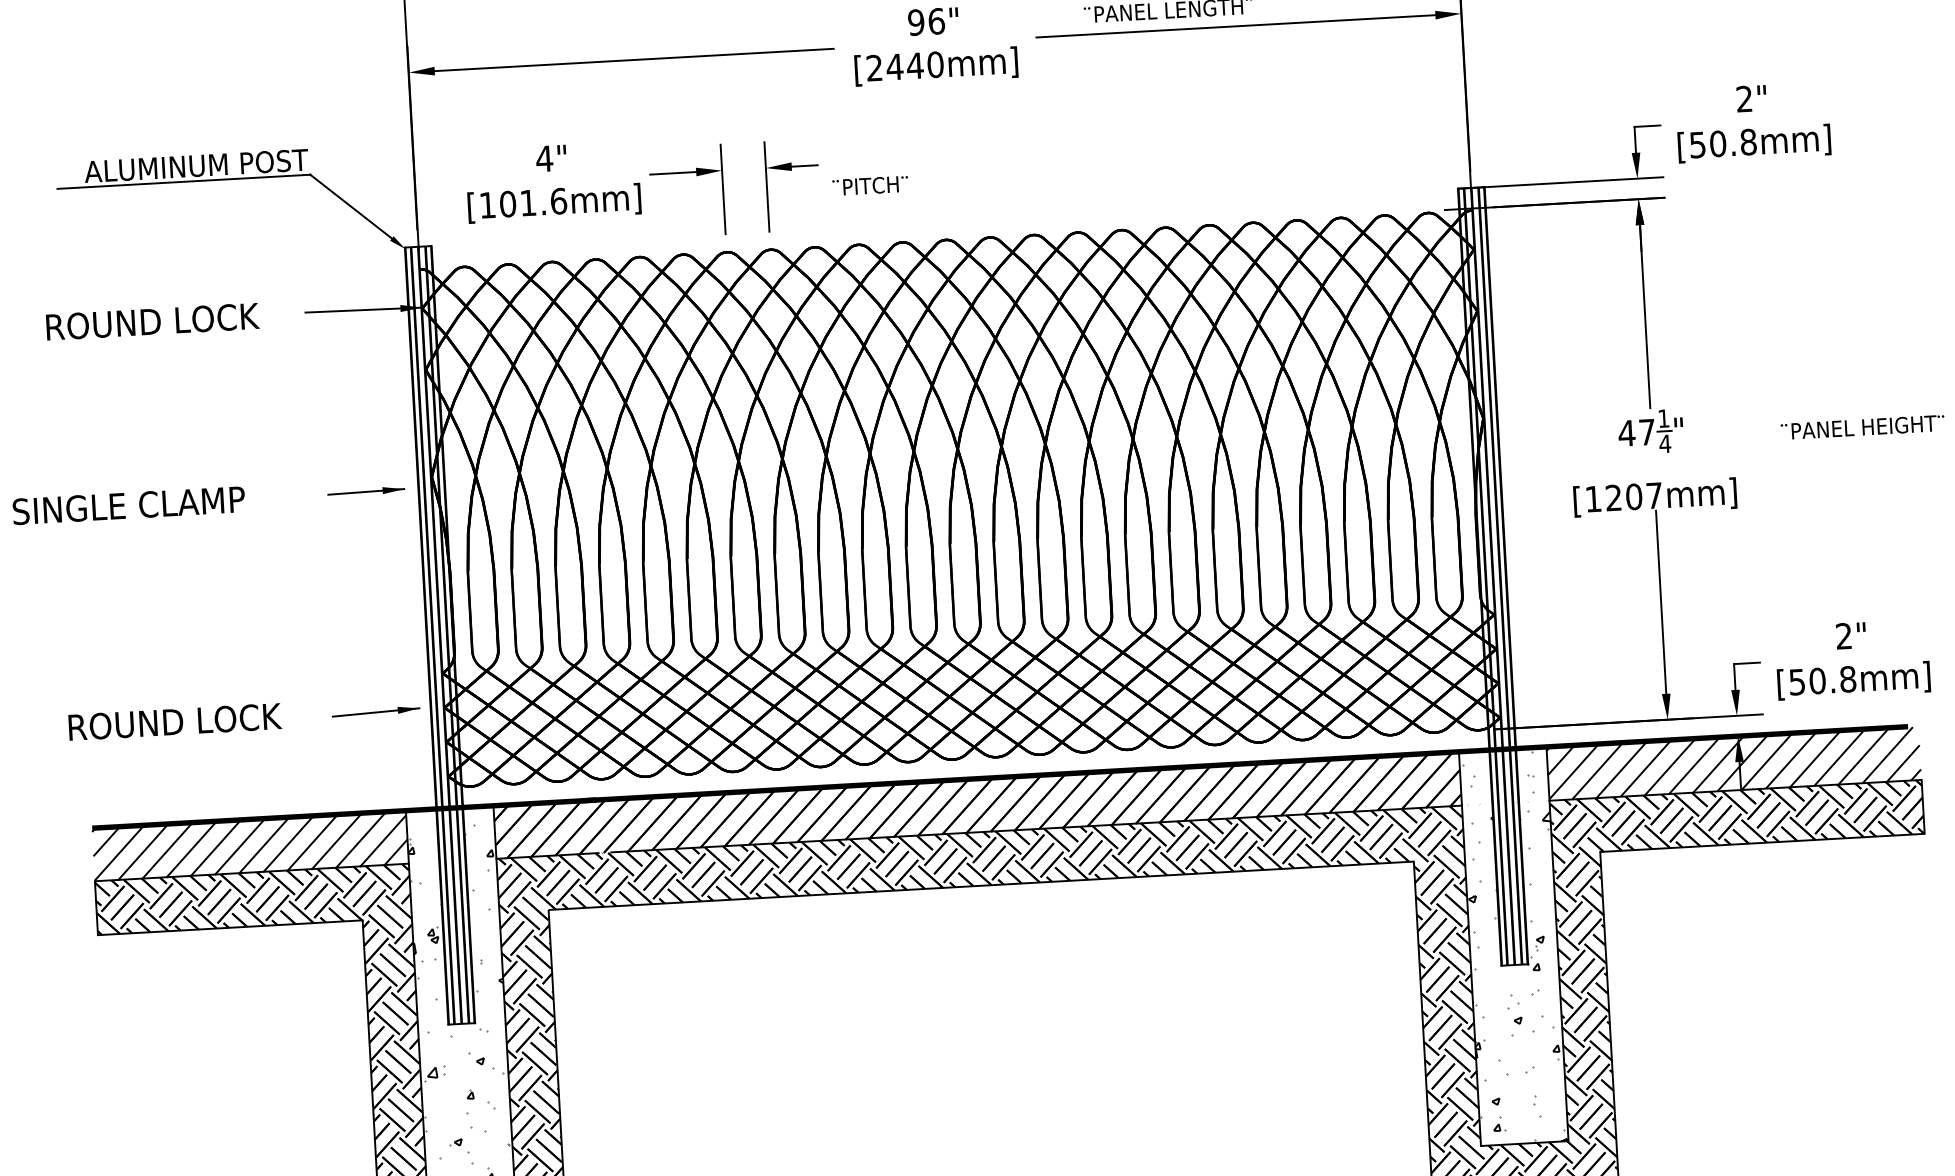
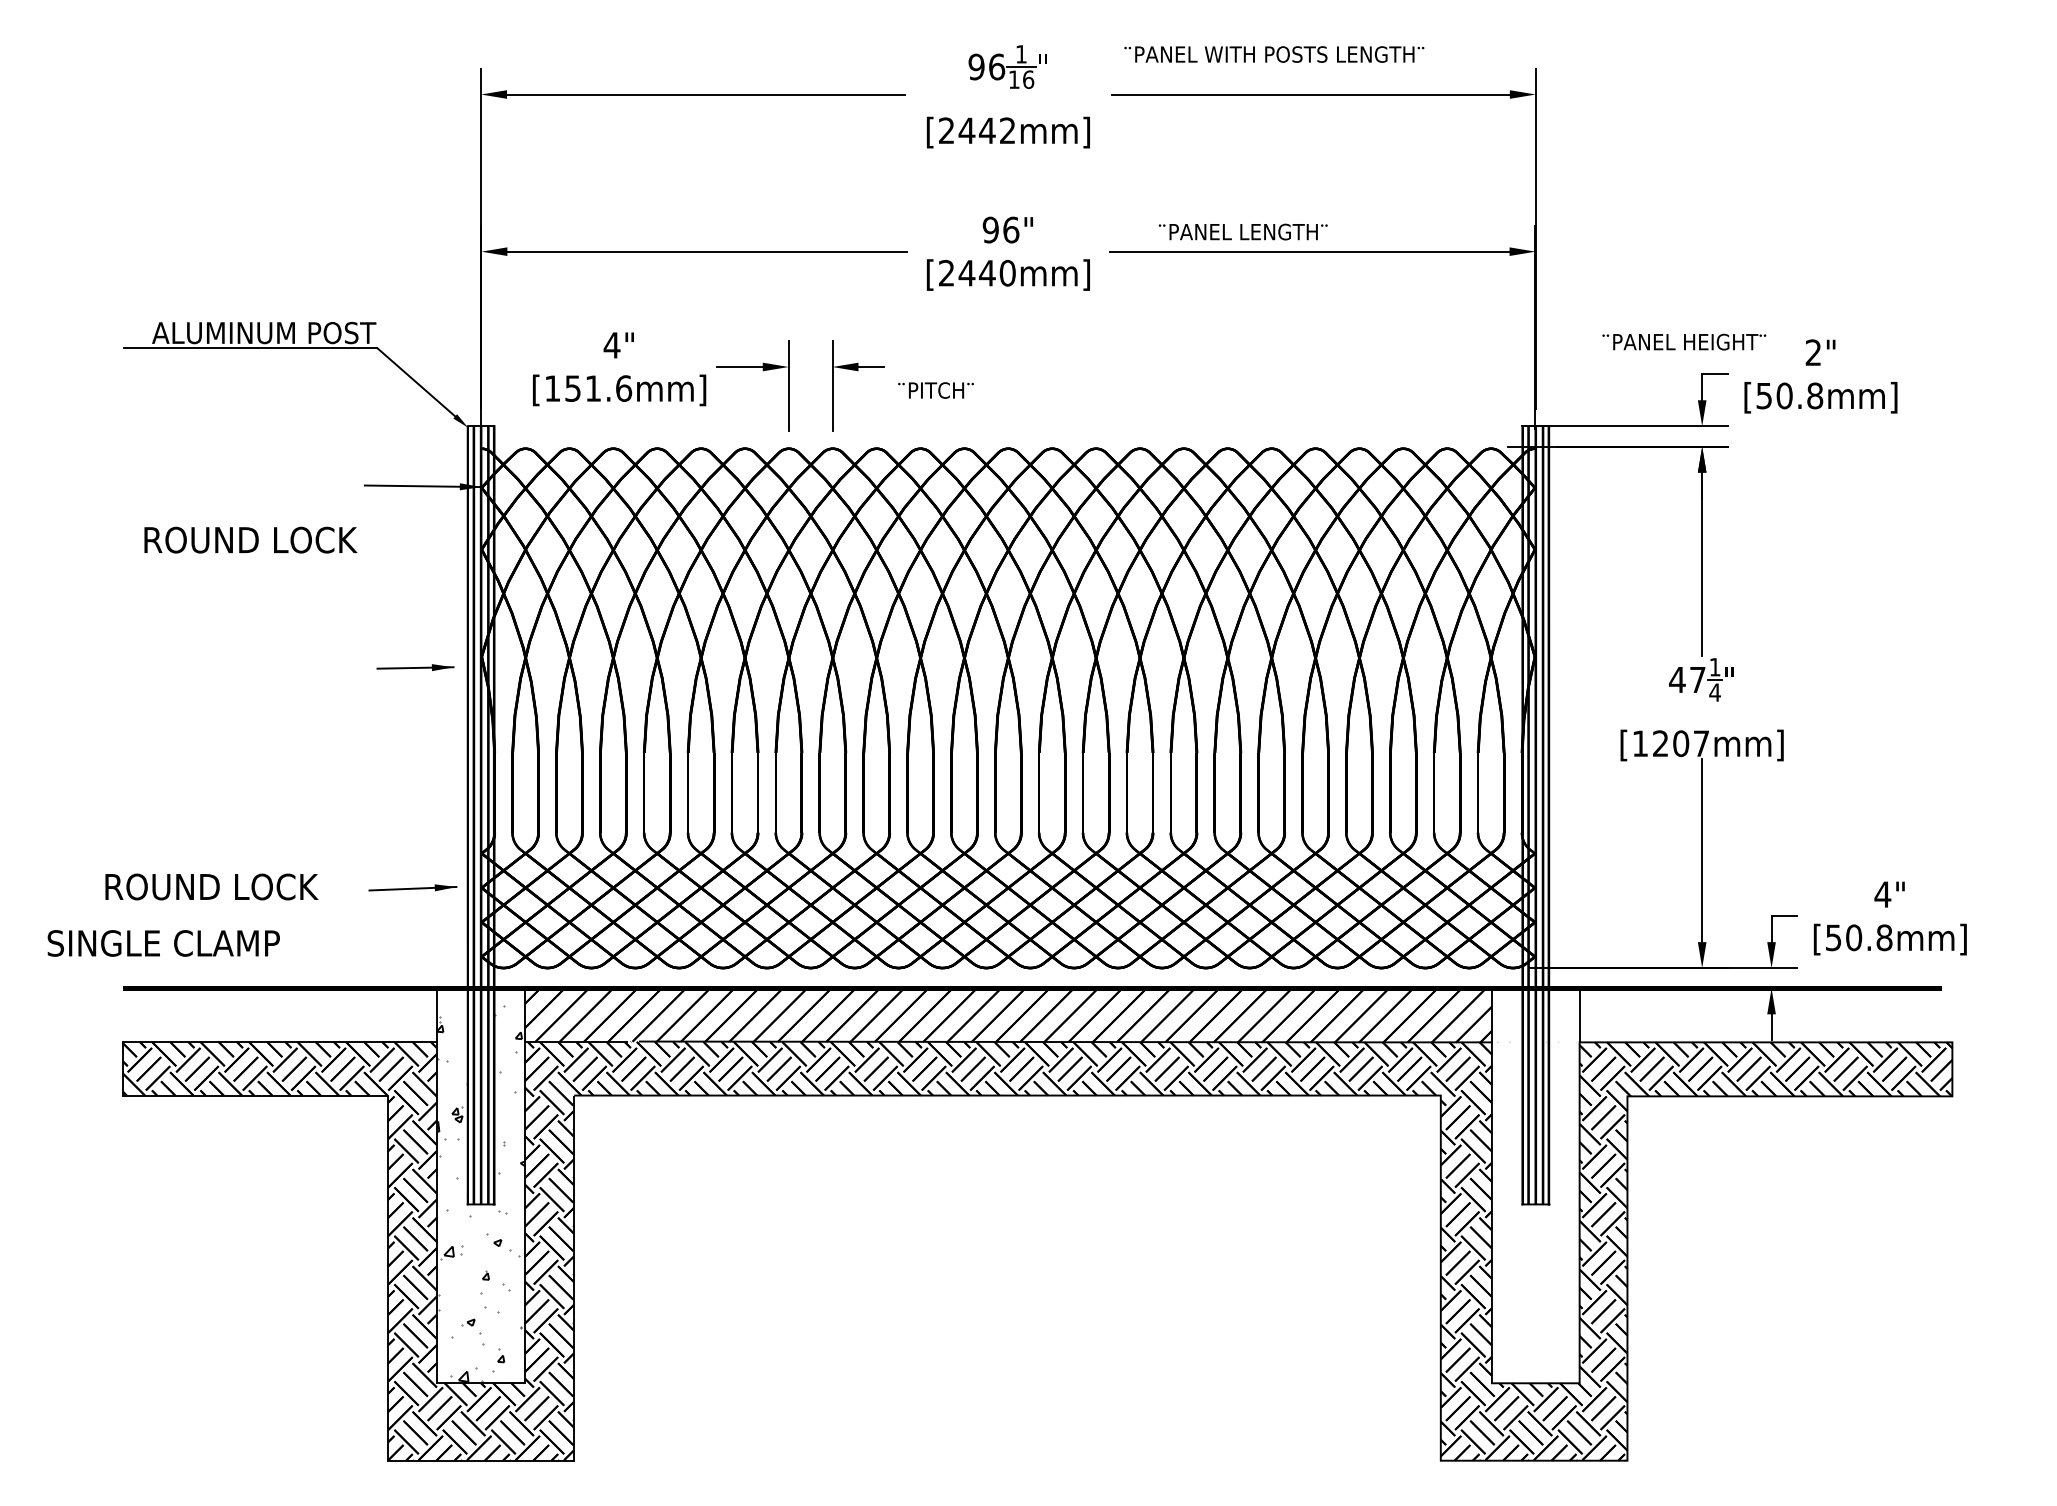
text: (508, 204) -> (573, 388), [101.6mm] -> [151.6mm]
text: (152, 321) -> (250, 539), moved
text: (1862, 426) -> (1684, 341), moved
text: (128, 505) -> (163, 943), moved
text: (1843, 636) -> (1882, 894), 2" -> 4"
hatch: (1733, 763) -> (1765, 1015), removed
hatch: (249, 845) -> (279, 1014), removed
hatch: (1513, 948) -> (1535, 1187), removed

